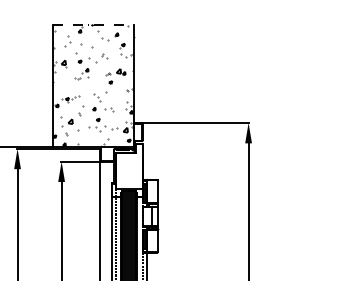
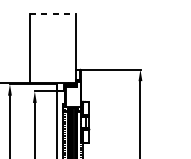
hatch: (92, 85) -> (52, 48), removed

